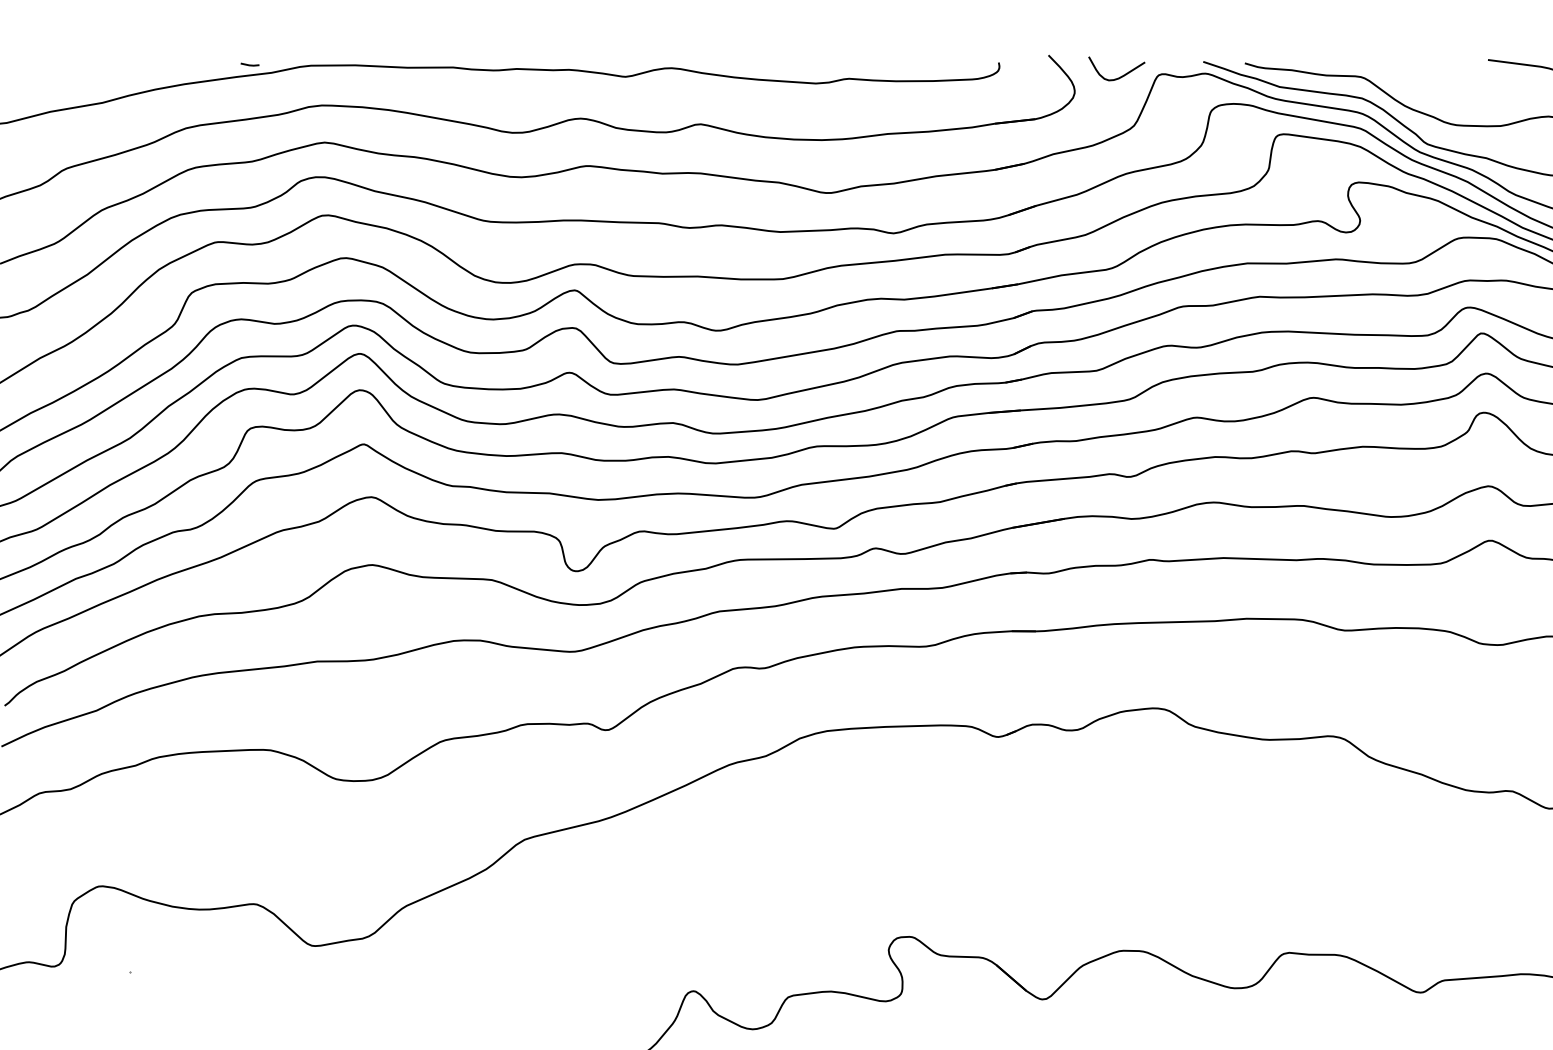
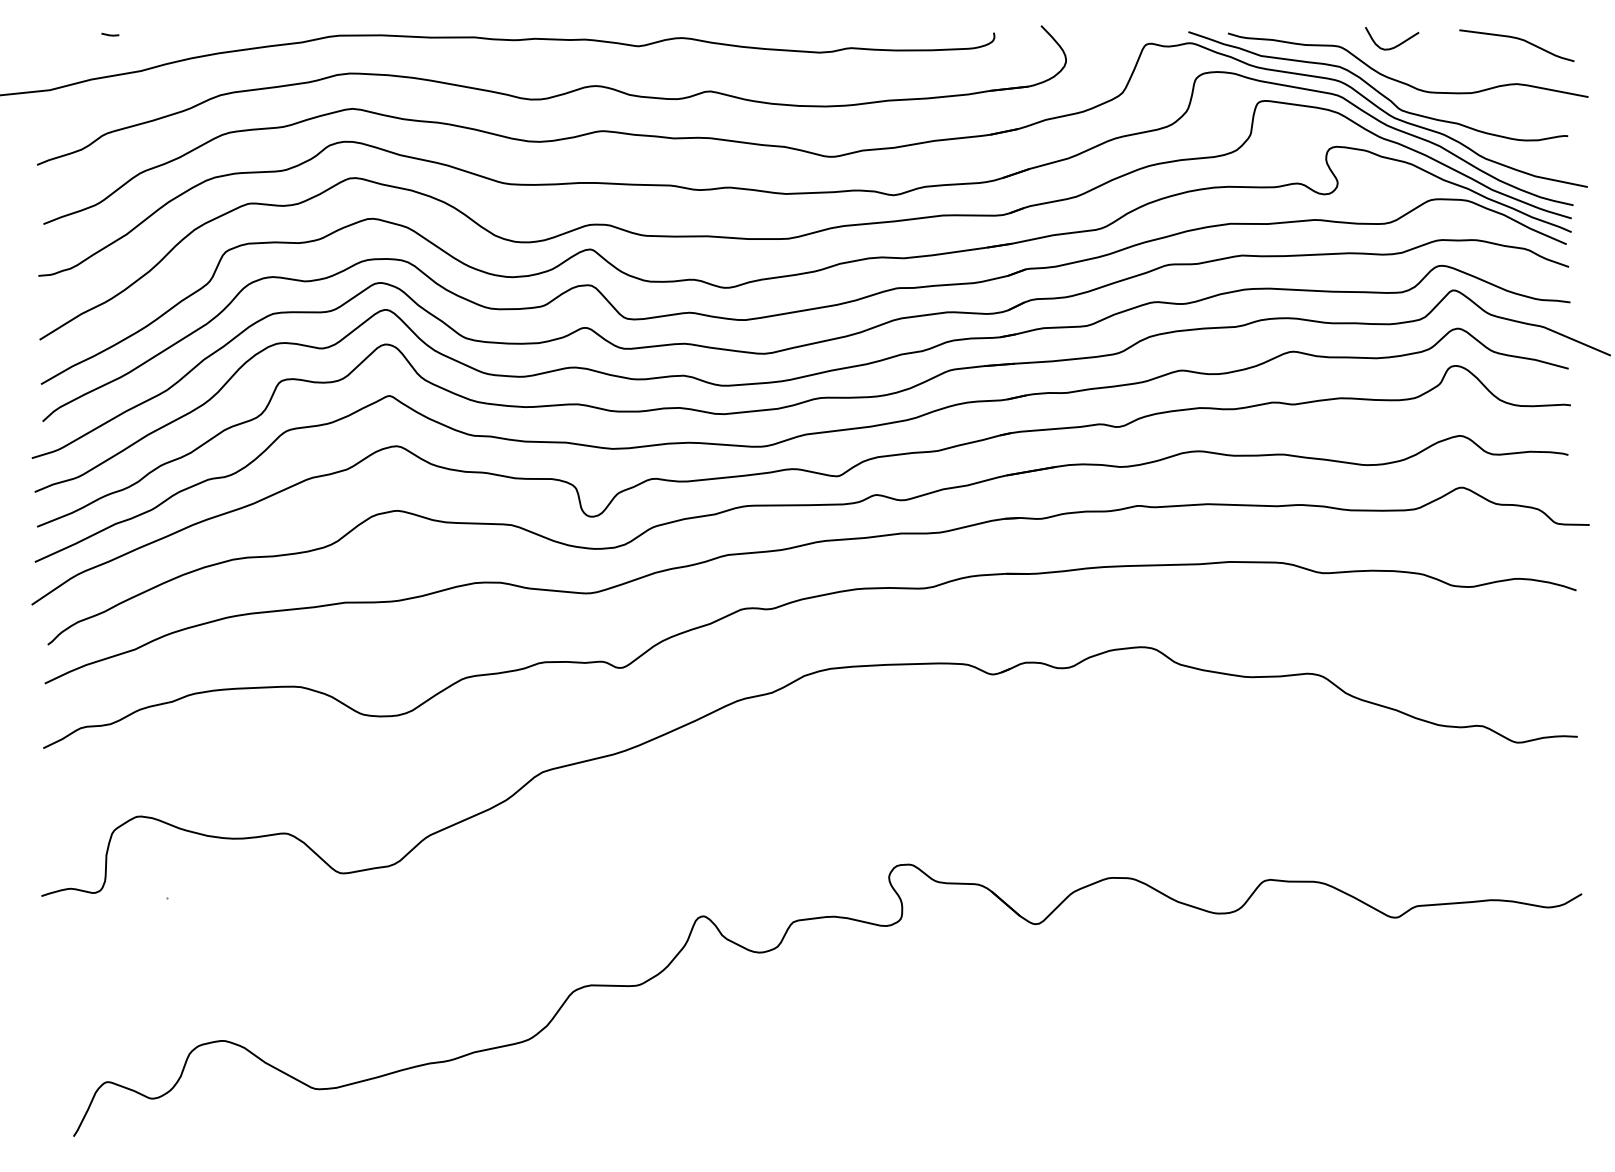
line: (250, 64) -> (110, 34), moved
curve: (1122, 74) -> (1397, 44), moved

